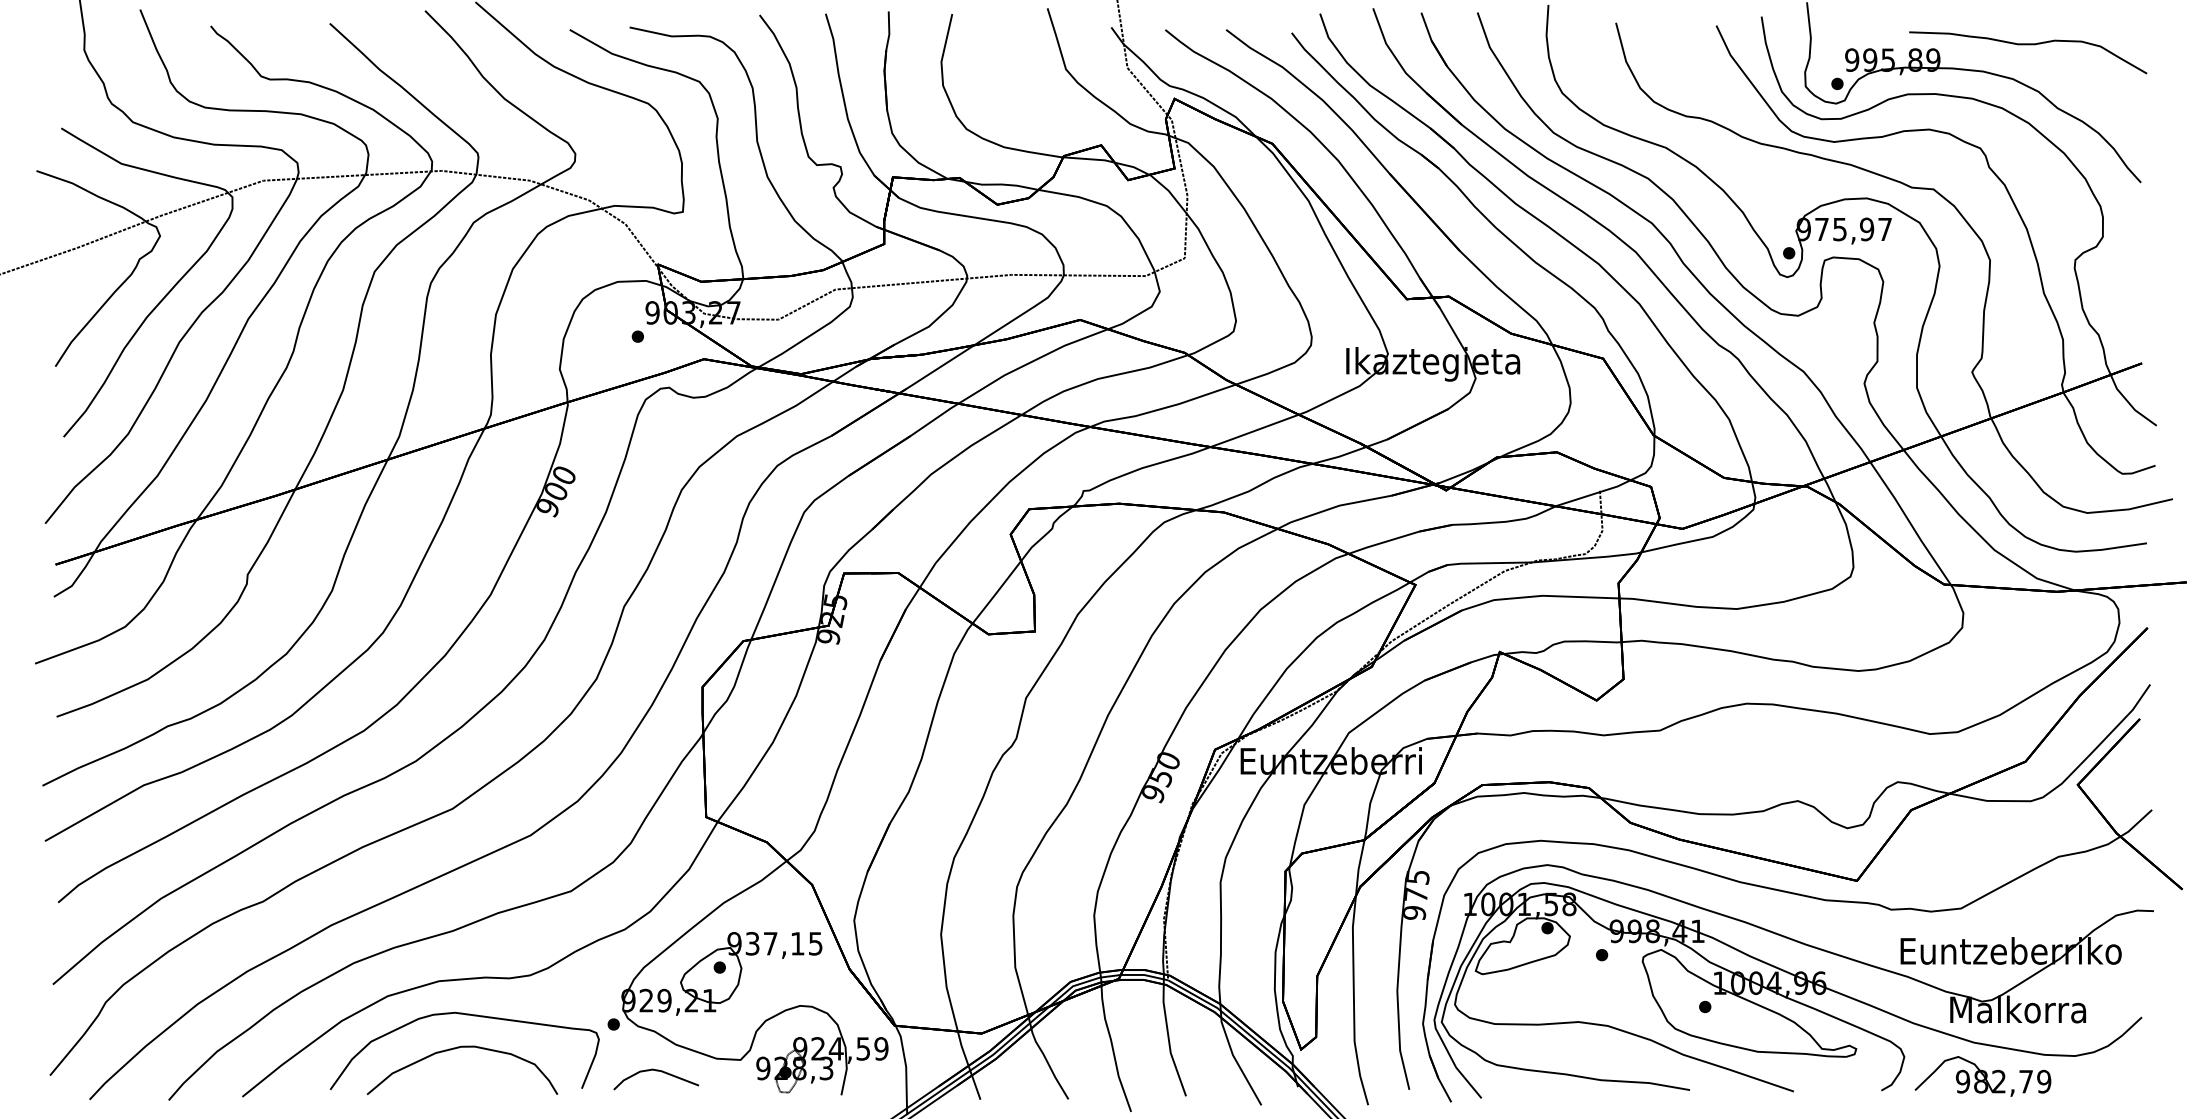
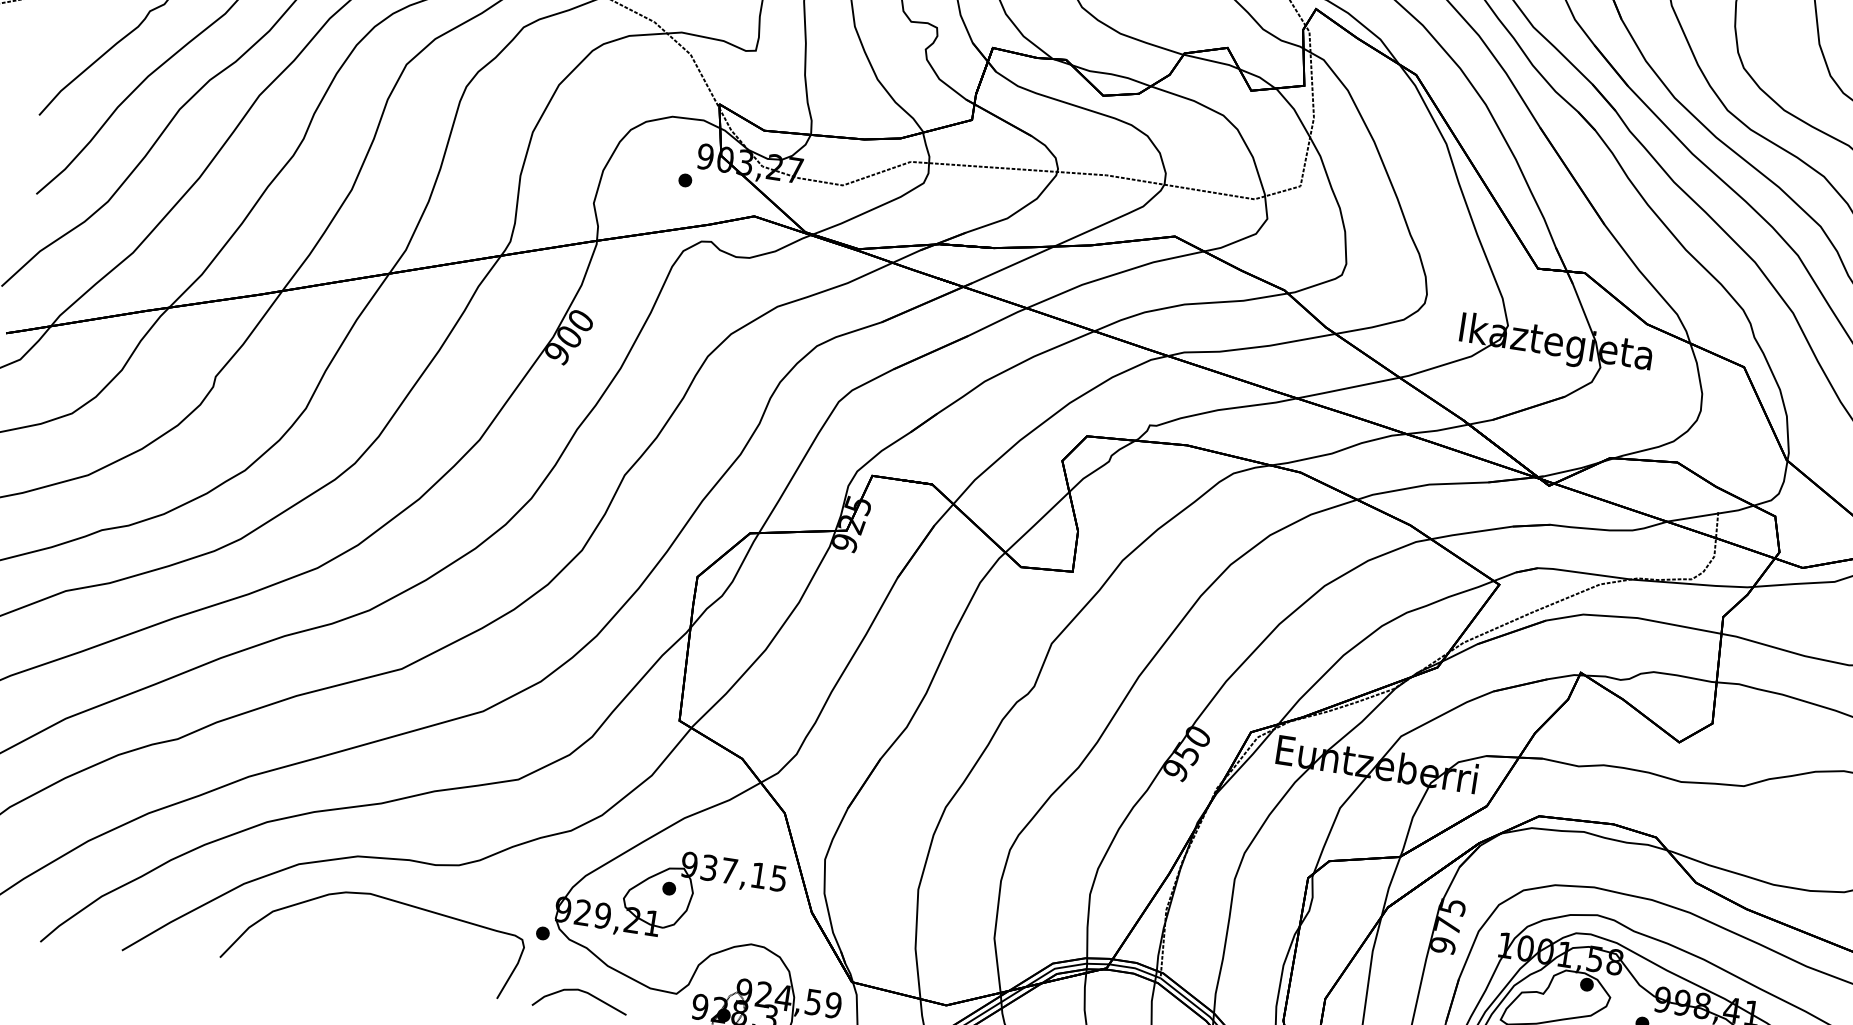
curve: (455, 1049) -> (364, 934), removed

